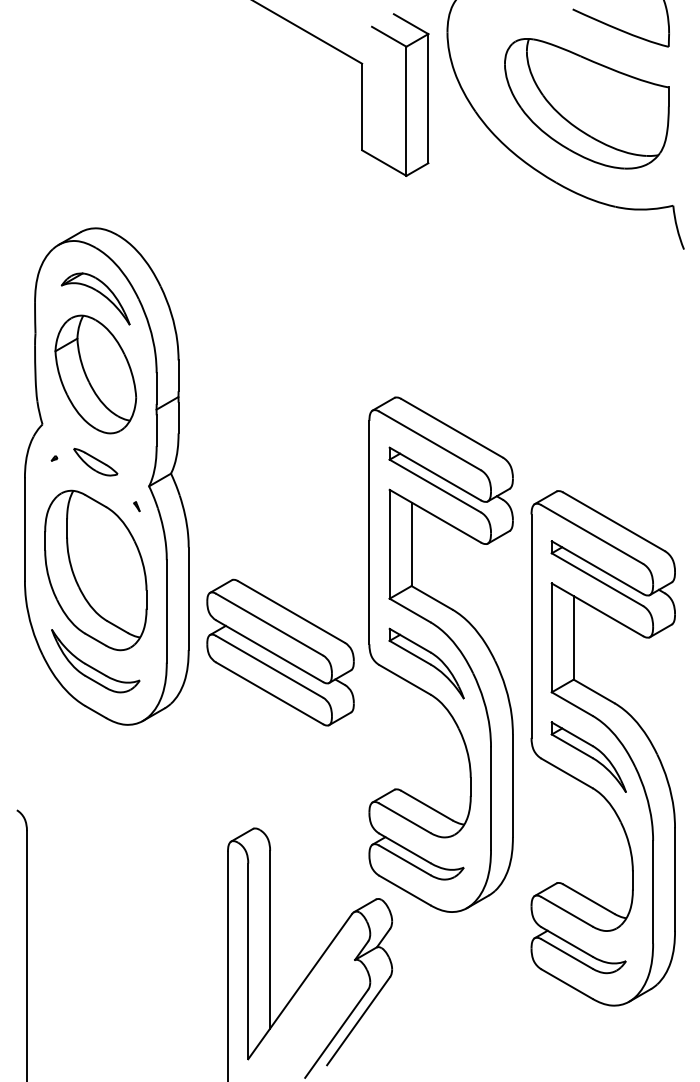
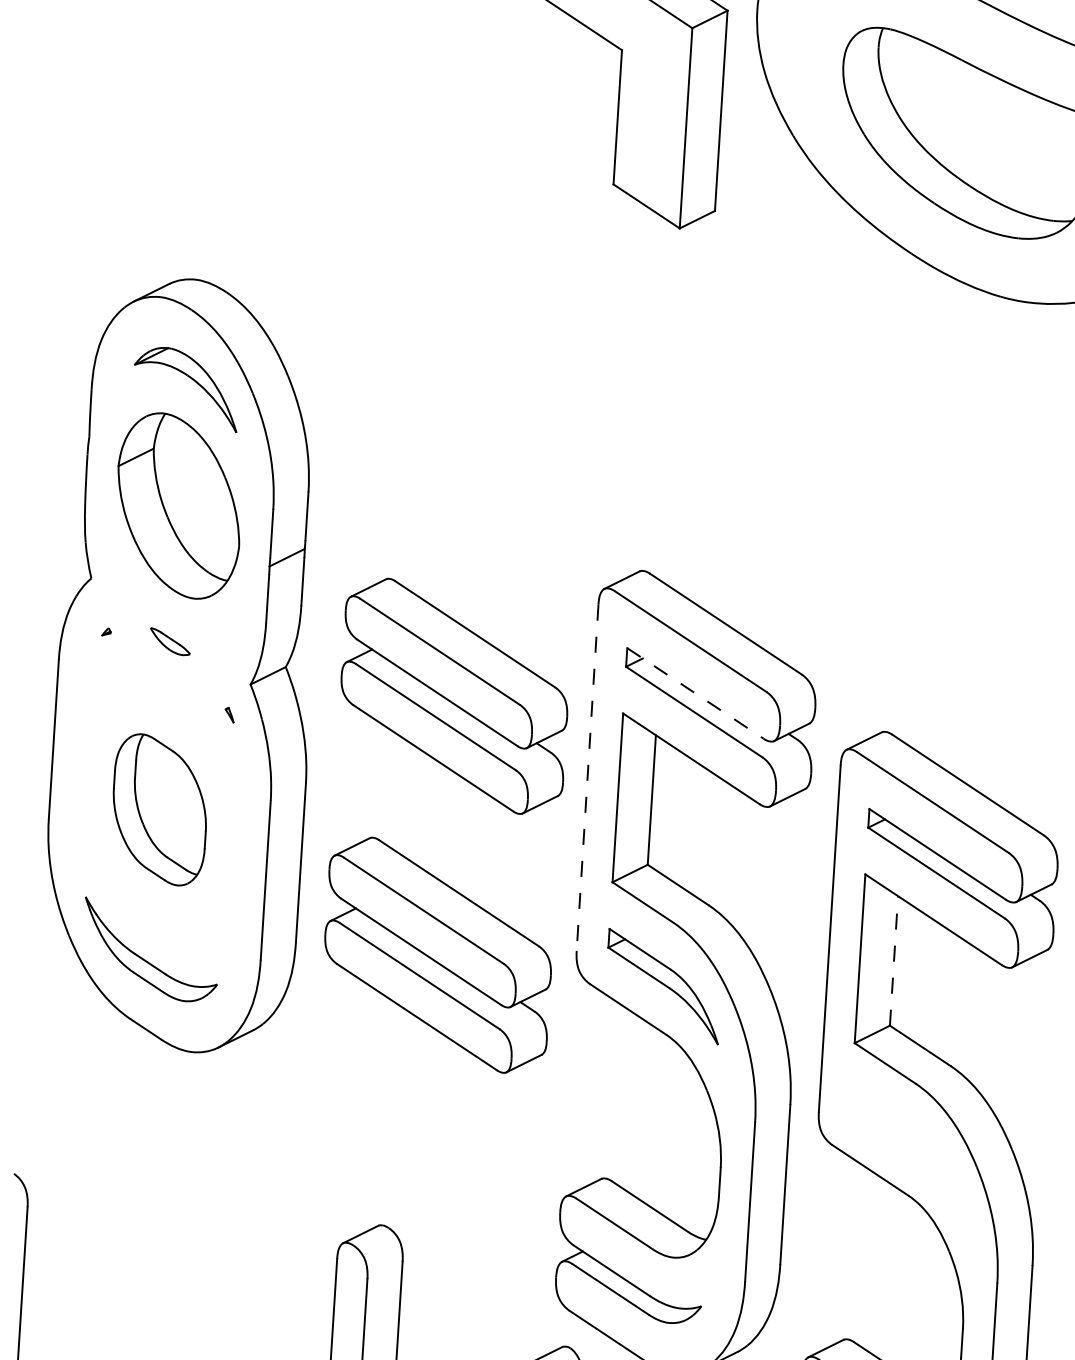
part: (95, 461) -> (169, 640), size x0.6
line: (435, 474) -> (695, 694), solid -> dashed
part: (280, 485) -> (454, 696), added
line: (369, 532) -> (587, 777), solid -> dashed
part: (95, 570) -> (159, 809), size x0.6
line: (573, 637) -> (893, 960), solid -> dashed
part: (588, 756) -> (905, 1146), removed

